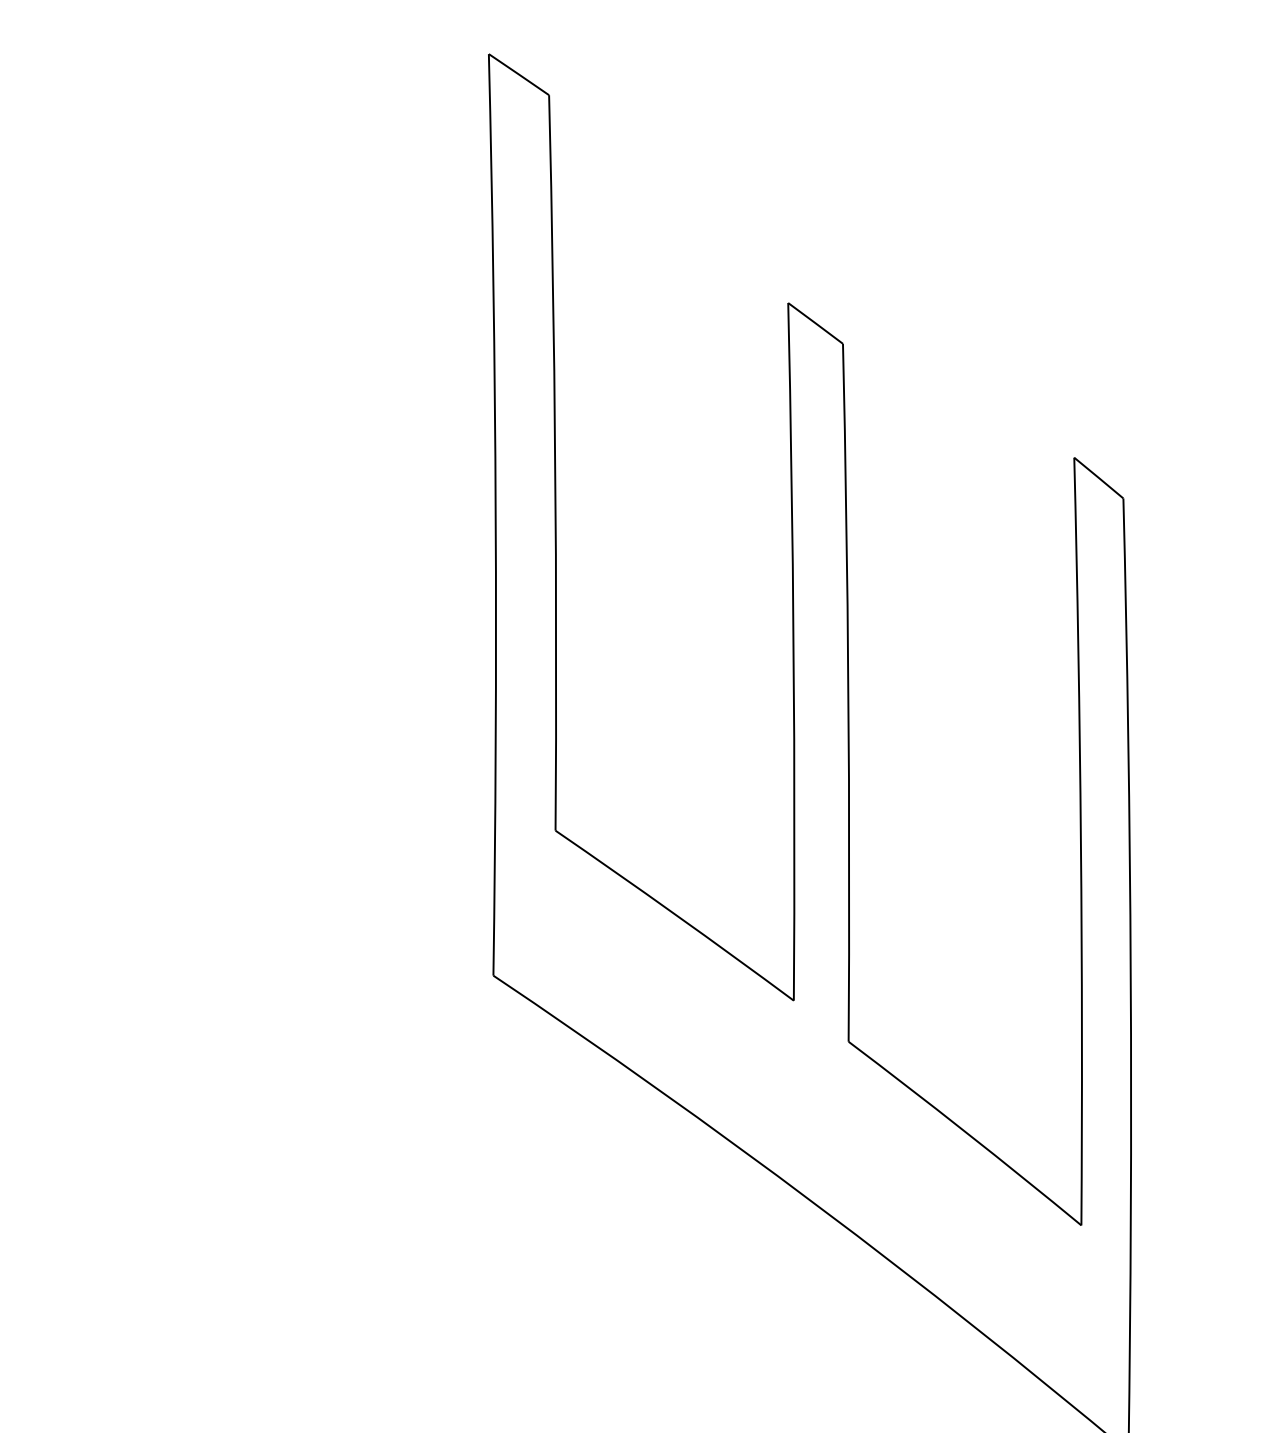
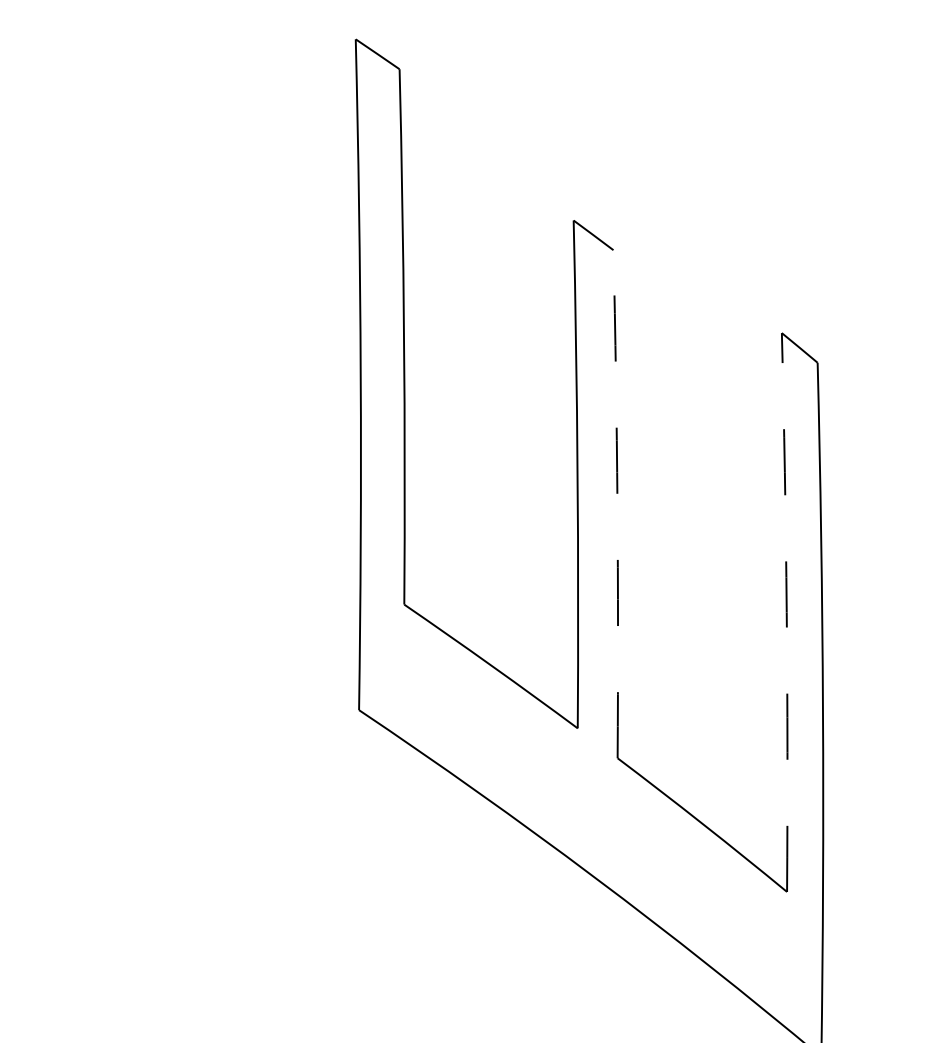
arc: (848, 693) -> (617, 504), solid -> dashed
arc: (1080, 841) -> (786, 612), solid -> dashed

